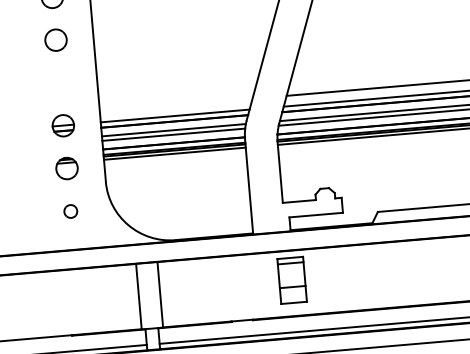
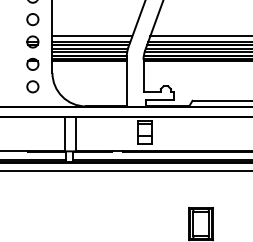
part: (58, 82) -> (32, 19), added
line: (176, 105) -> (92, 36), added
part: (69, 210) -> (32, 86), size x1.67

